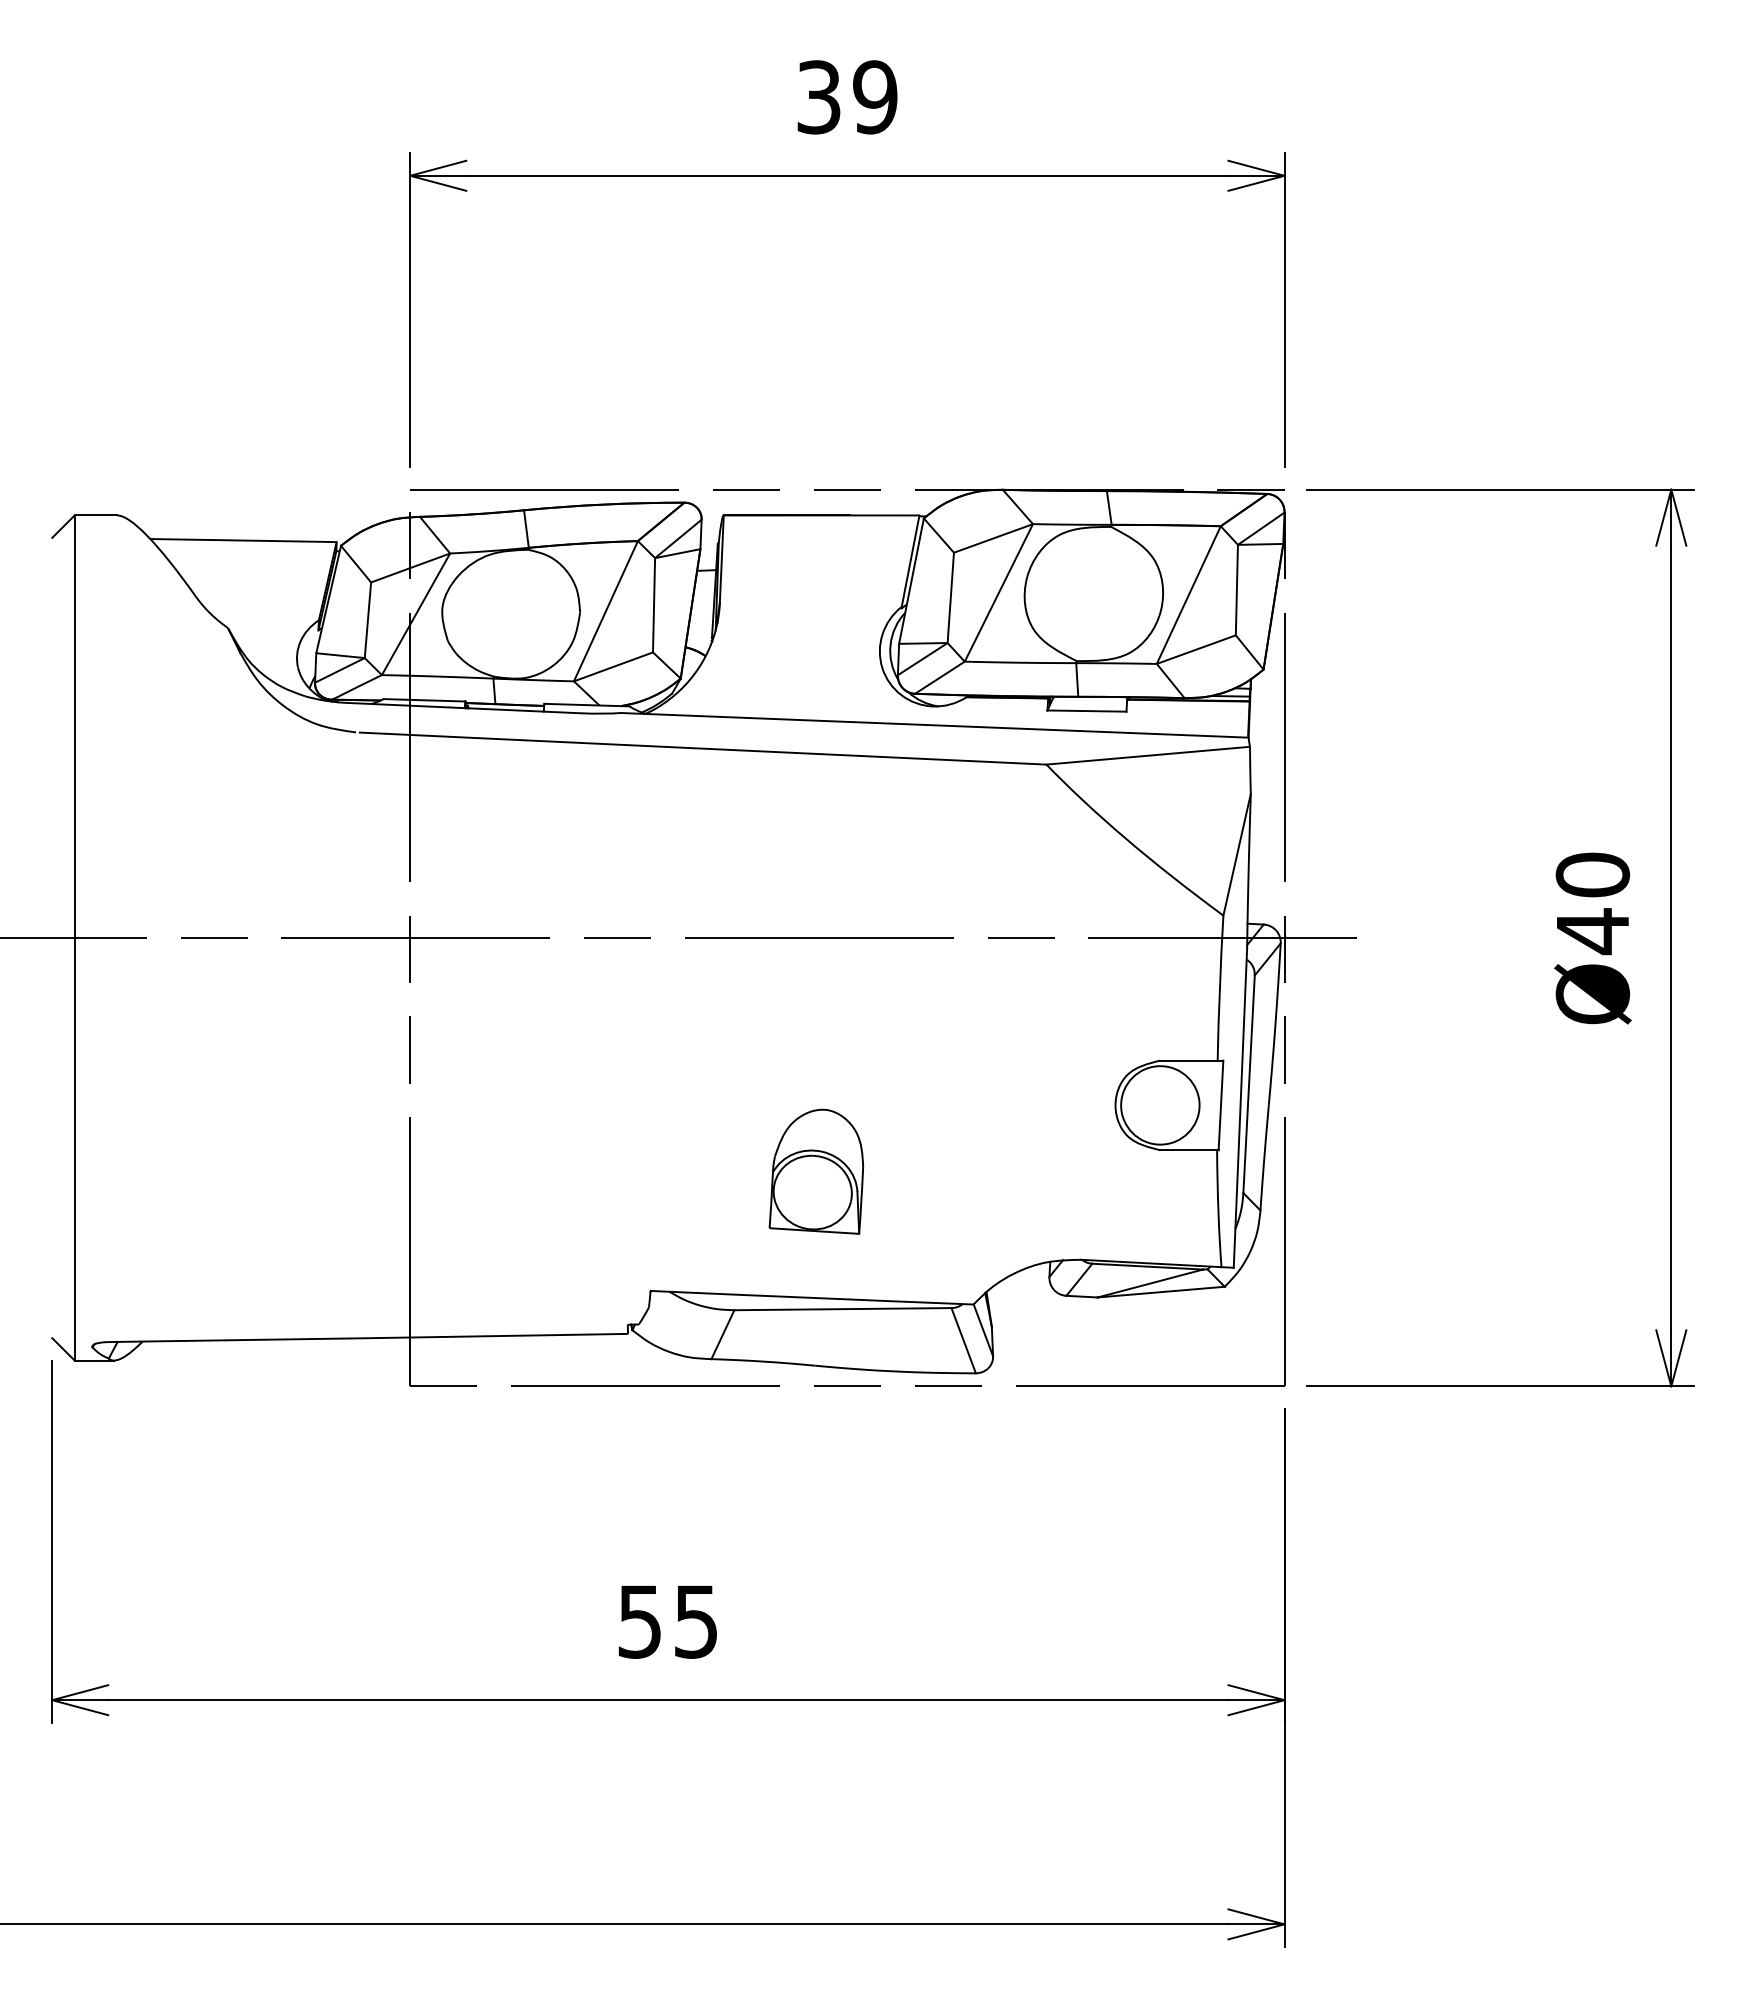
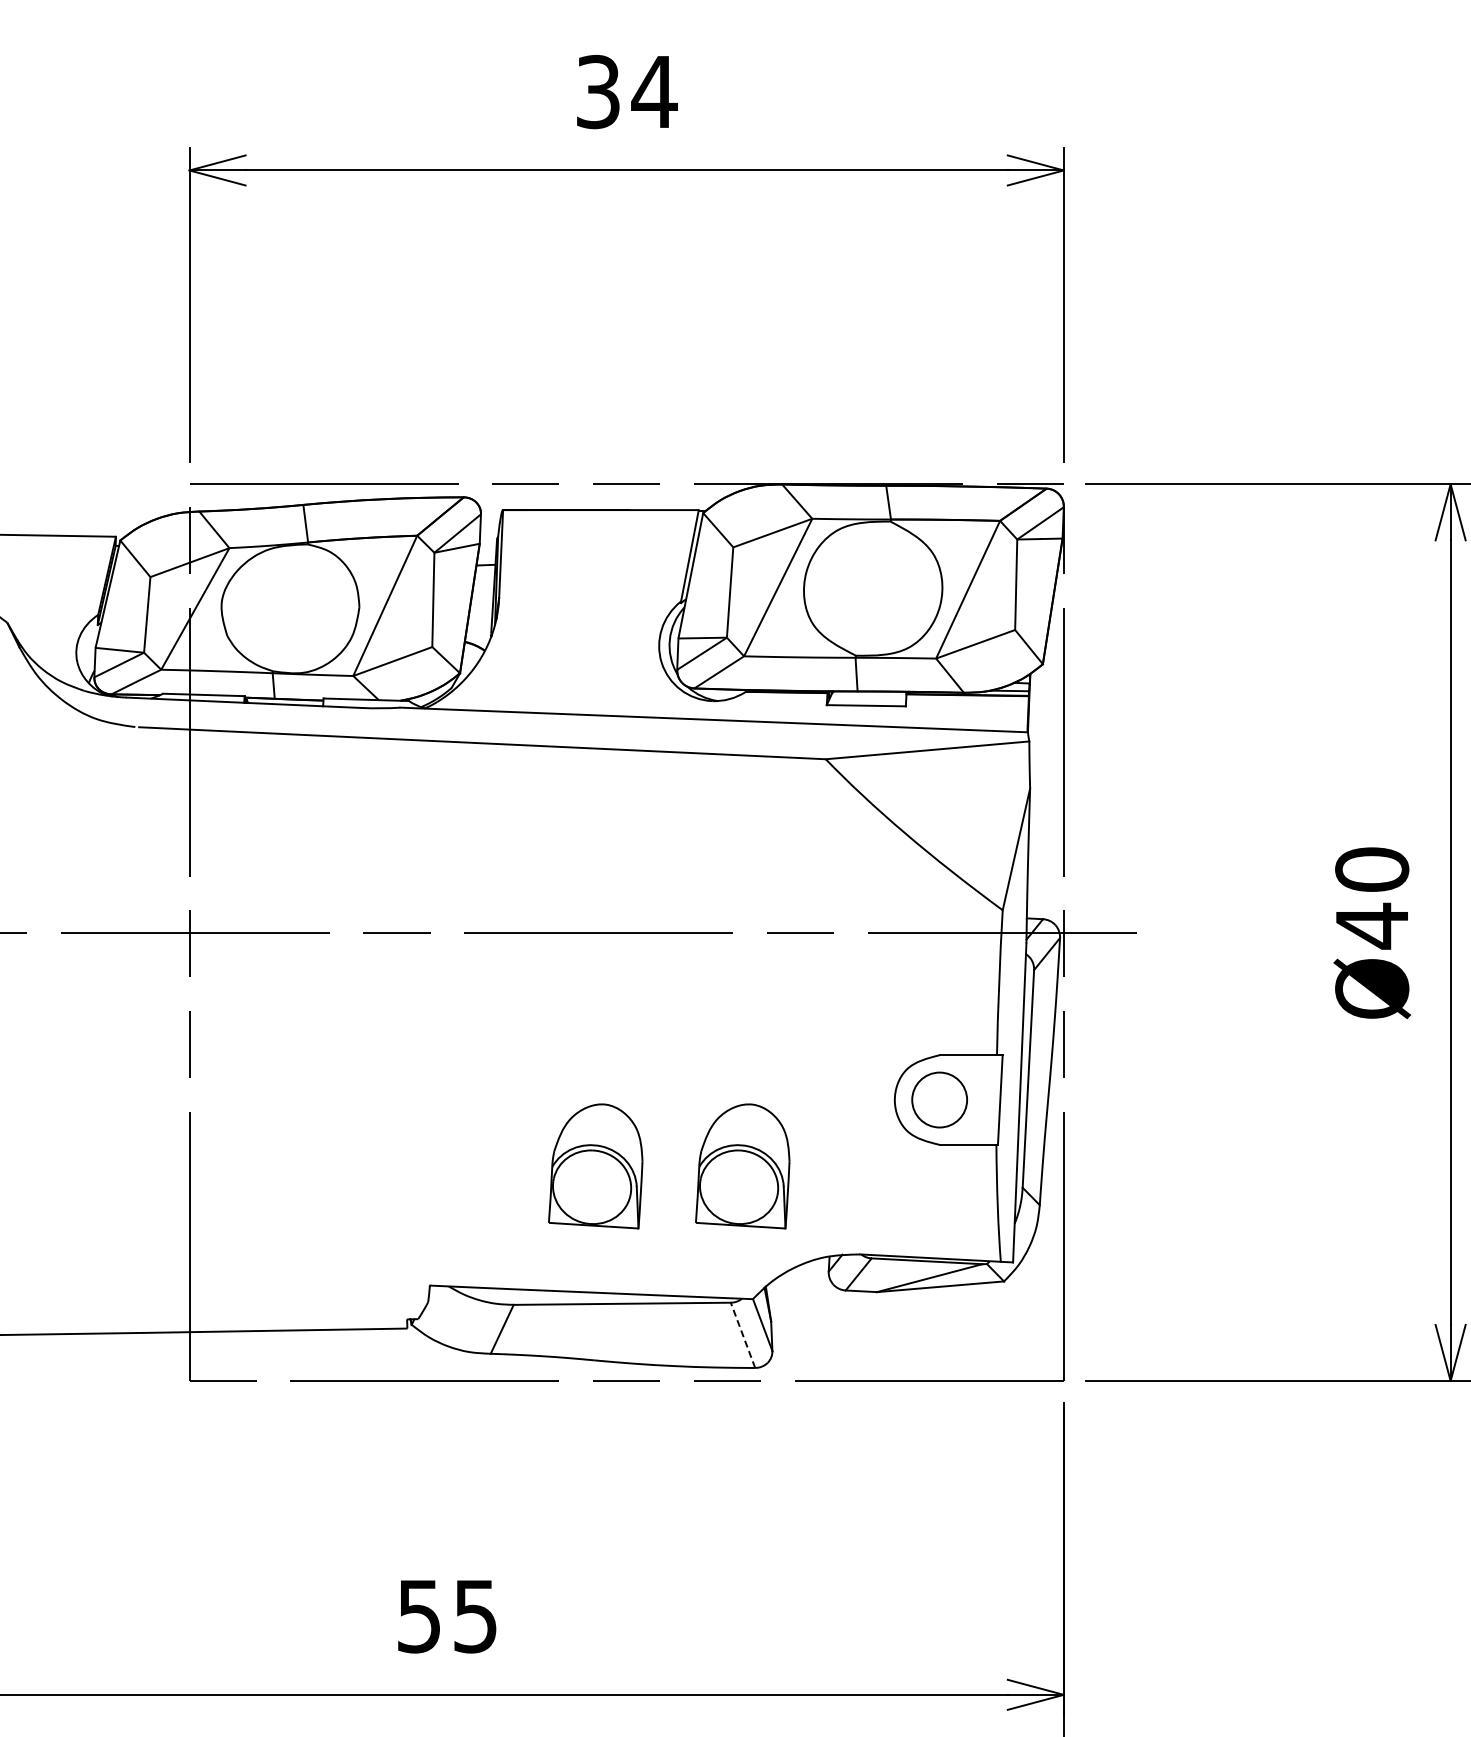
text: (874, 97) -> (653, 92), 39 -> 34
circle: (1160, 1105) -> (939, 1100), size x0.7
part: (963, 1171) -> (742, 1166), added
line: (963, 1340) -> (742, 1335), solid -> dashed

